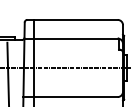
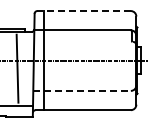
line: (72, 20) -> (84, 11), solid -> dashed
line: (71, 96) -> (82, 90), solid -> dashed

